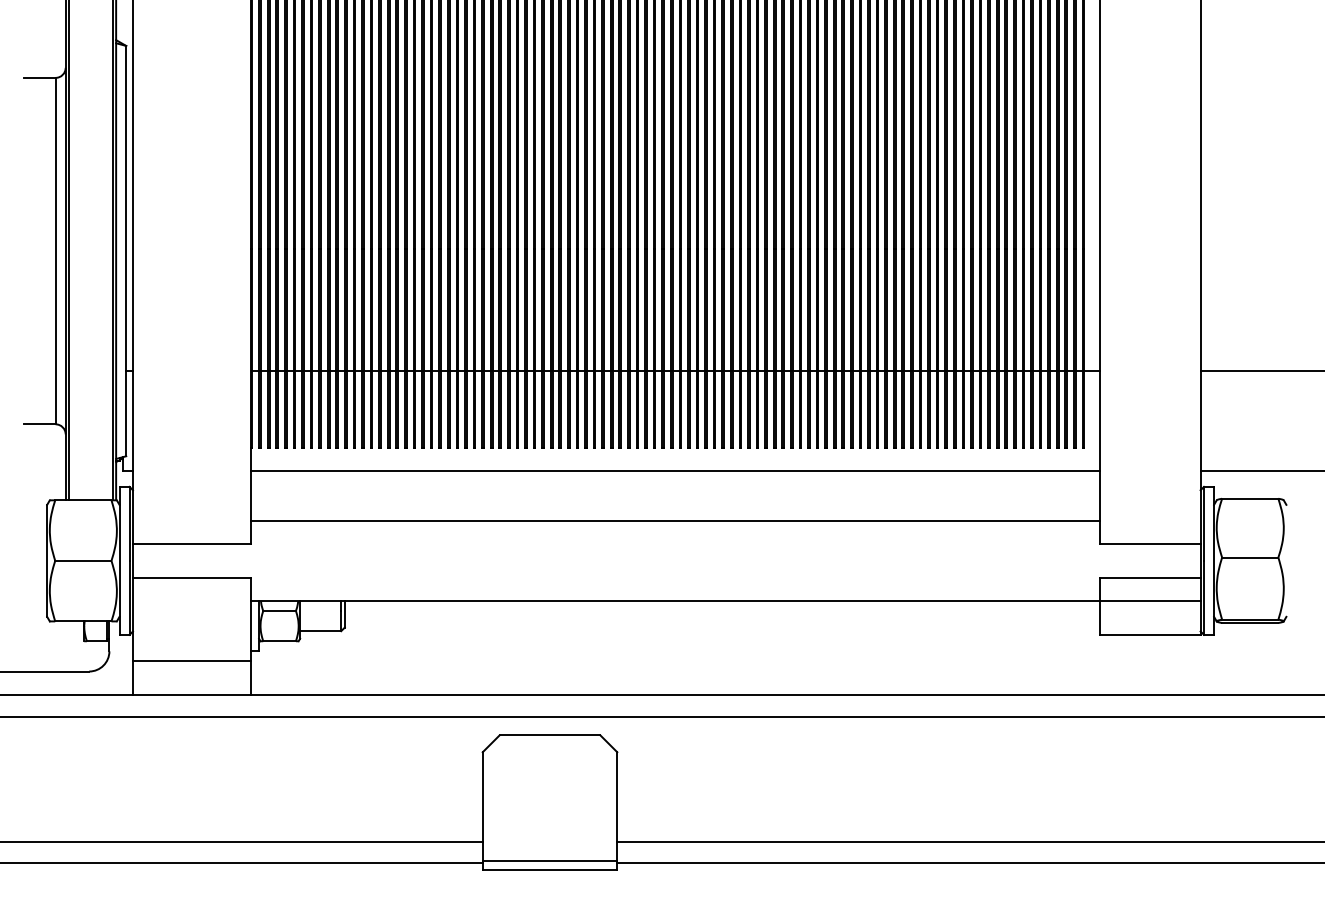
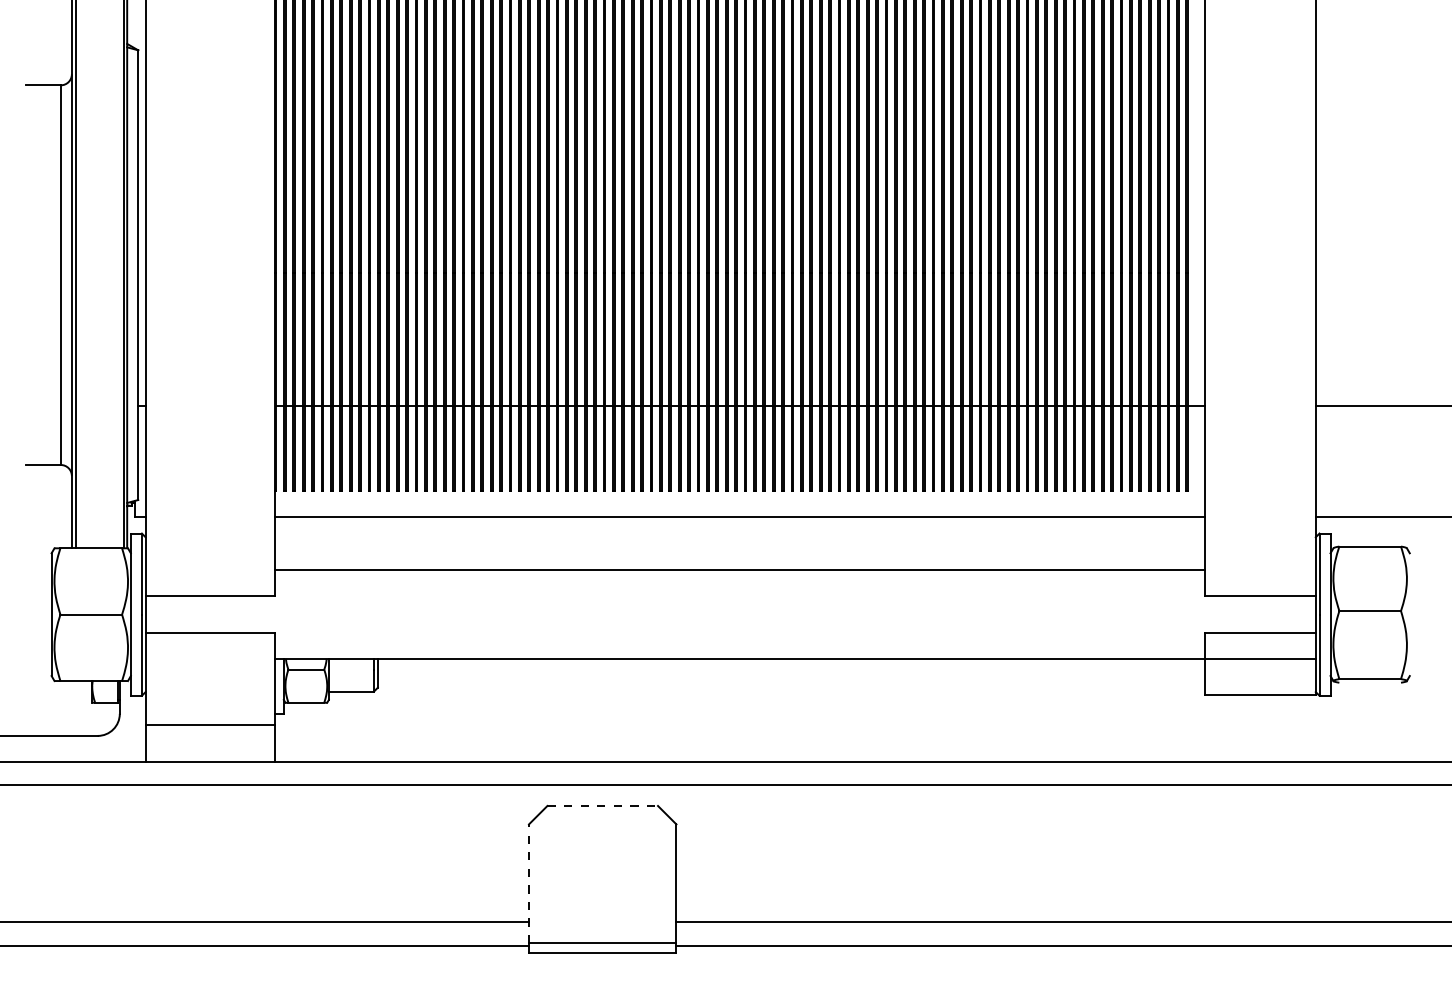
line: (1250, 622) -> (1370, 682), removed
line: (550, 734) -> (603, 805), solid -> dashed
line: (482, 806) -> (528, 883), solid -> dashed

